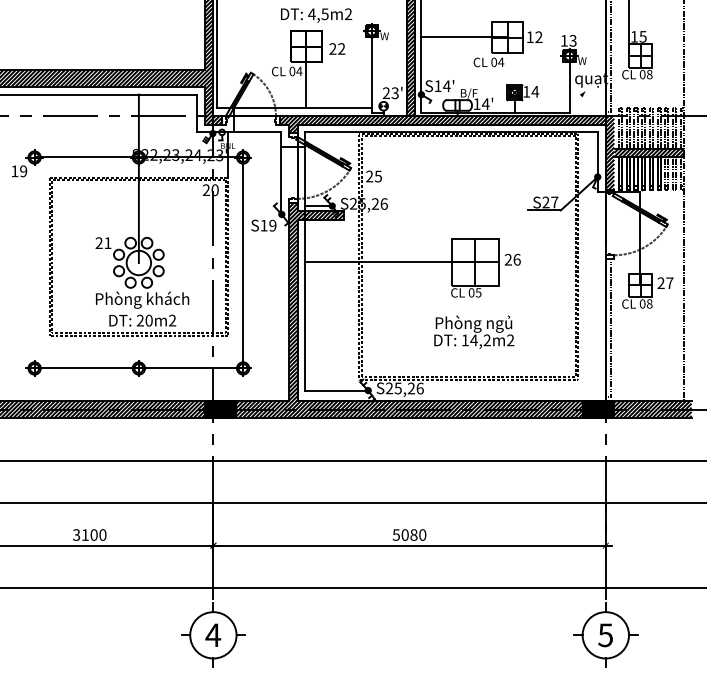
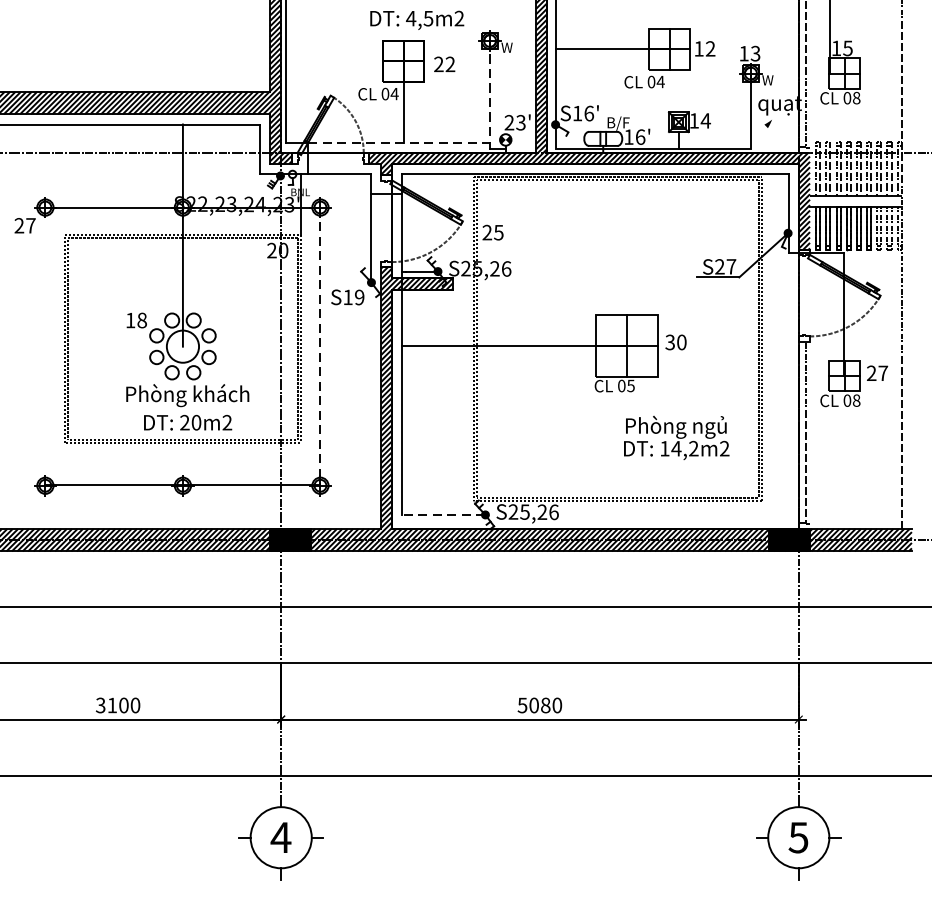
text: (446, 86) -> (588, 113), S14' -> S16'
text: (485, 104) -> (640, 137), 14' -> 16'
line: (342, 108) -> (451, 142), solid -> dashed
hatch: (648, 152) -> (855, 200), removed
text: (19, 171) -> (25, 225), 19 -> 27
text: (103, 243) -> (136, 320), 21 -> 18
text: (512, 259) -> (675, 342), 26 -> 30
line: (242, 263) -> (319, 347), solid -> dashed
text: (474, 331) -> (677, 437), moved
line: (336, 390) -> (443, 514), solid -> dashed

